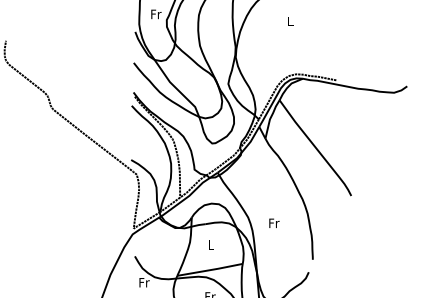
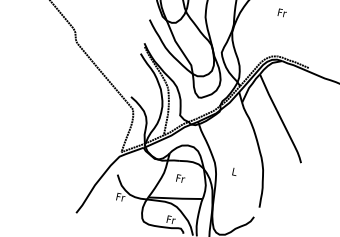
text: (290, 20) -> (282, 12), L -> Fr
text: (274, 223) -> (234, 172), Fr -> L
text: (211, 244) -> (180, 178), L -> Fr

